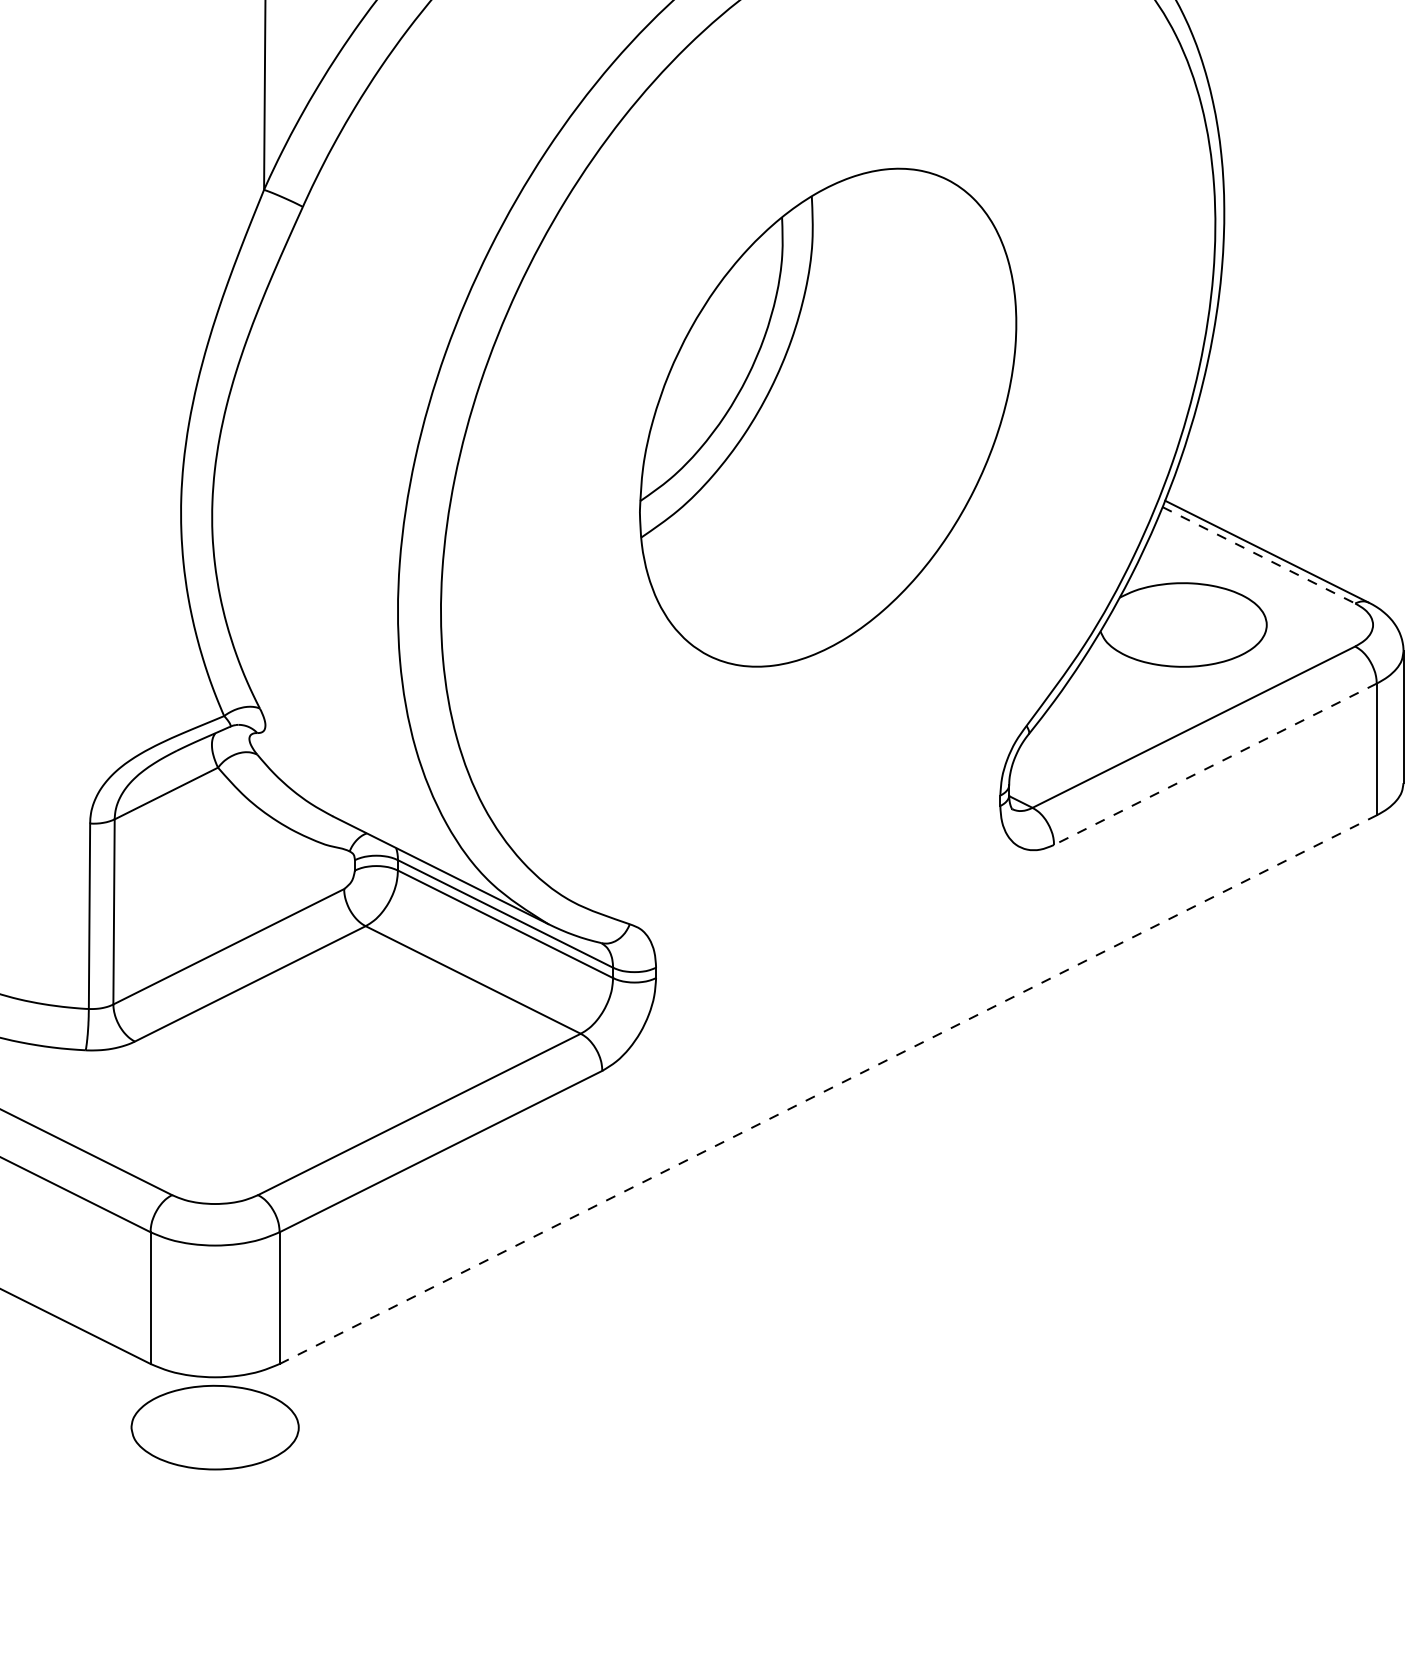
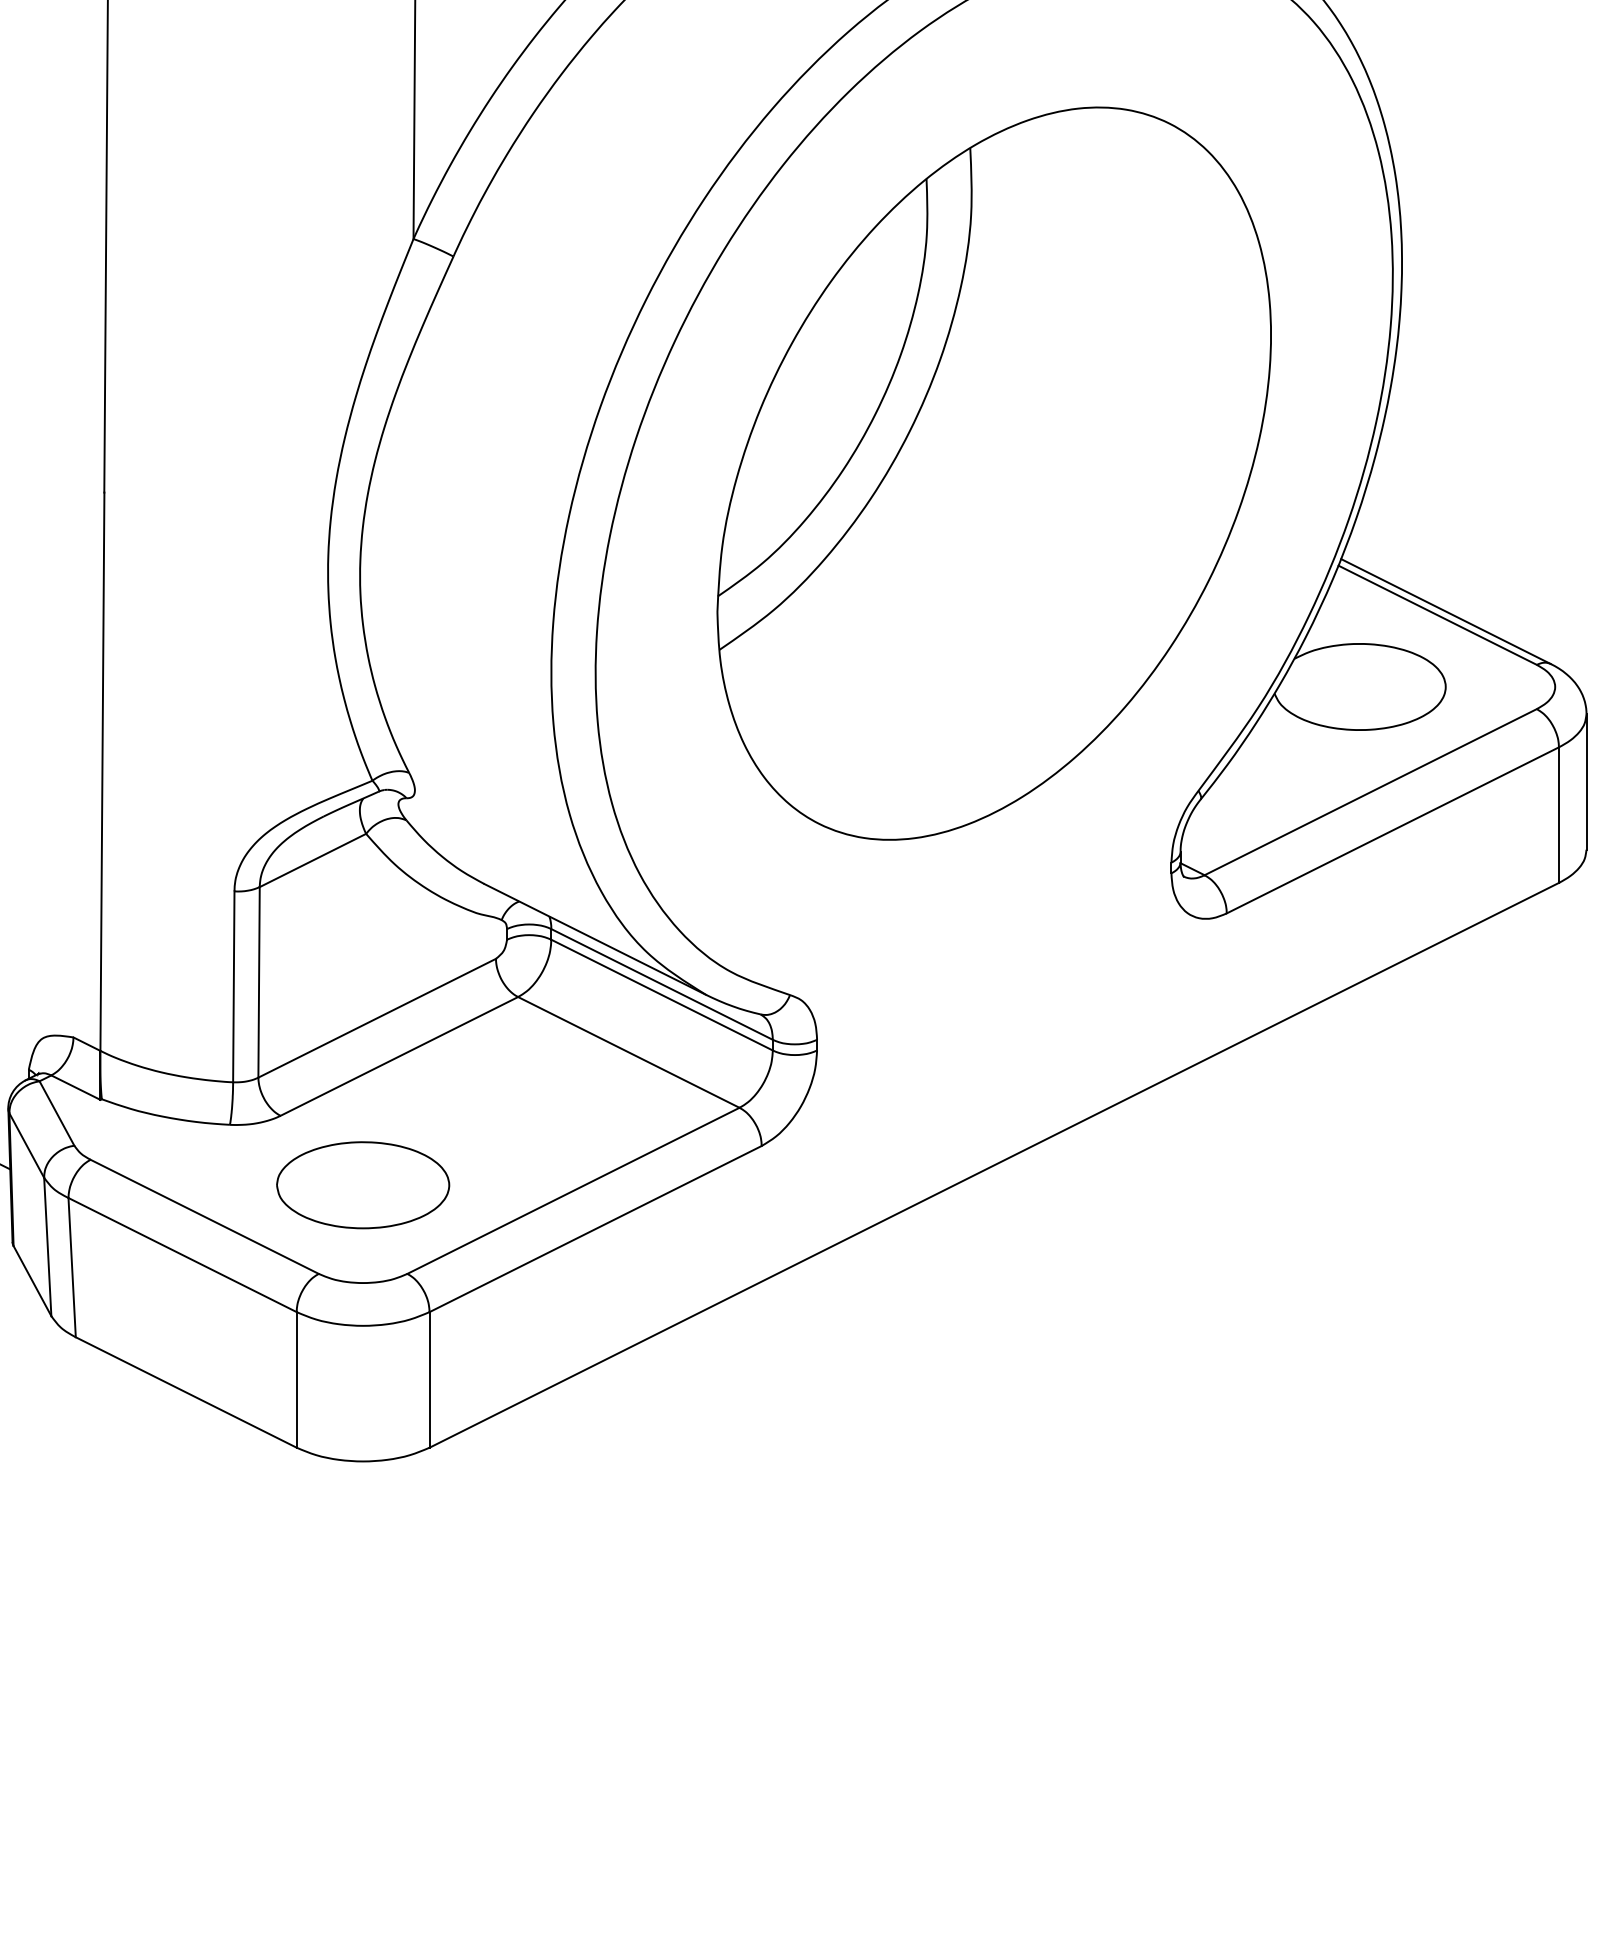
part: (827, 417) -> (993, 473), size x1.43
line: (1258, 555) -> (1437, 615), dashed -> solid
line: (1215, 764) -> (1392, 830), dashed -> solid
line: (828, 1089) -> (994, 1165), dashed -> solid
part: (215, 1427) -> (363, 1185), moved

